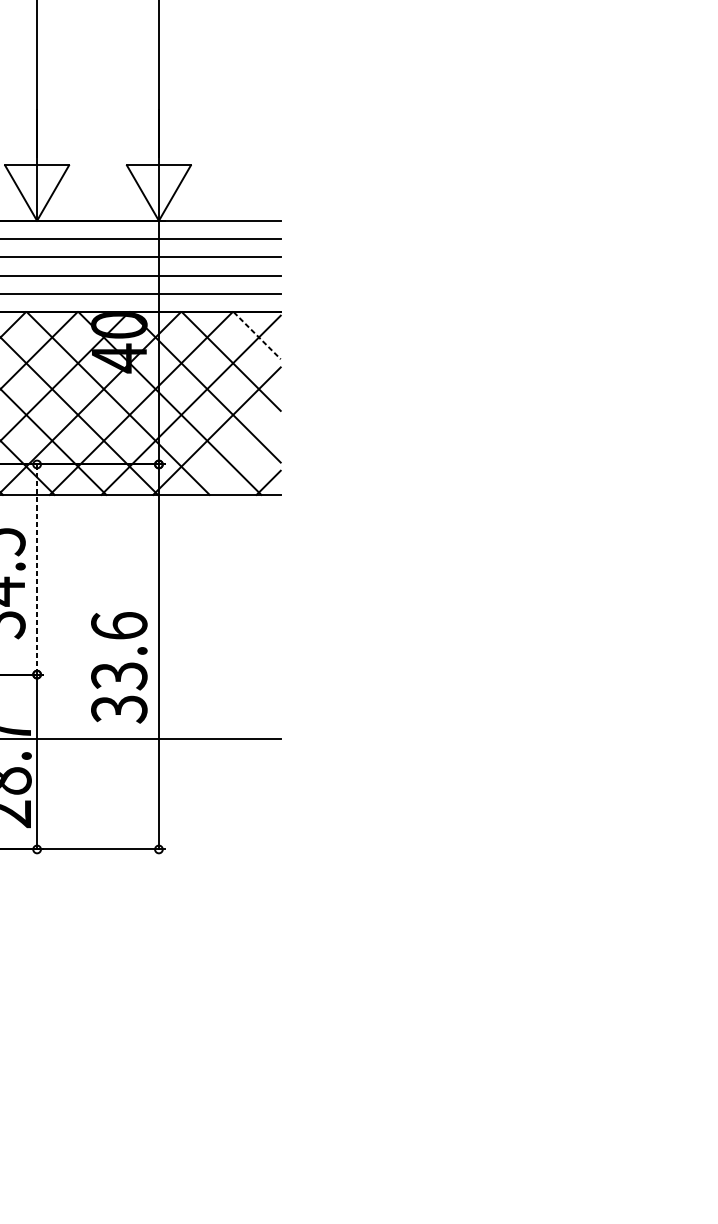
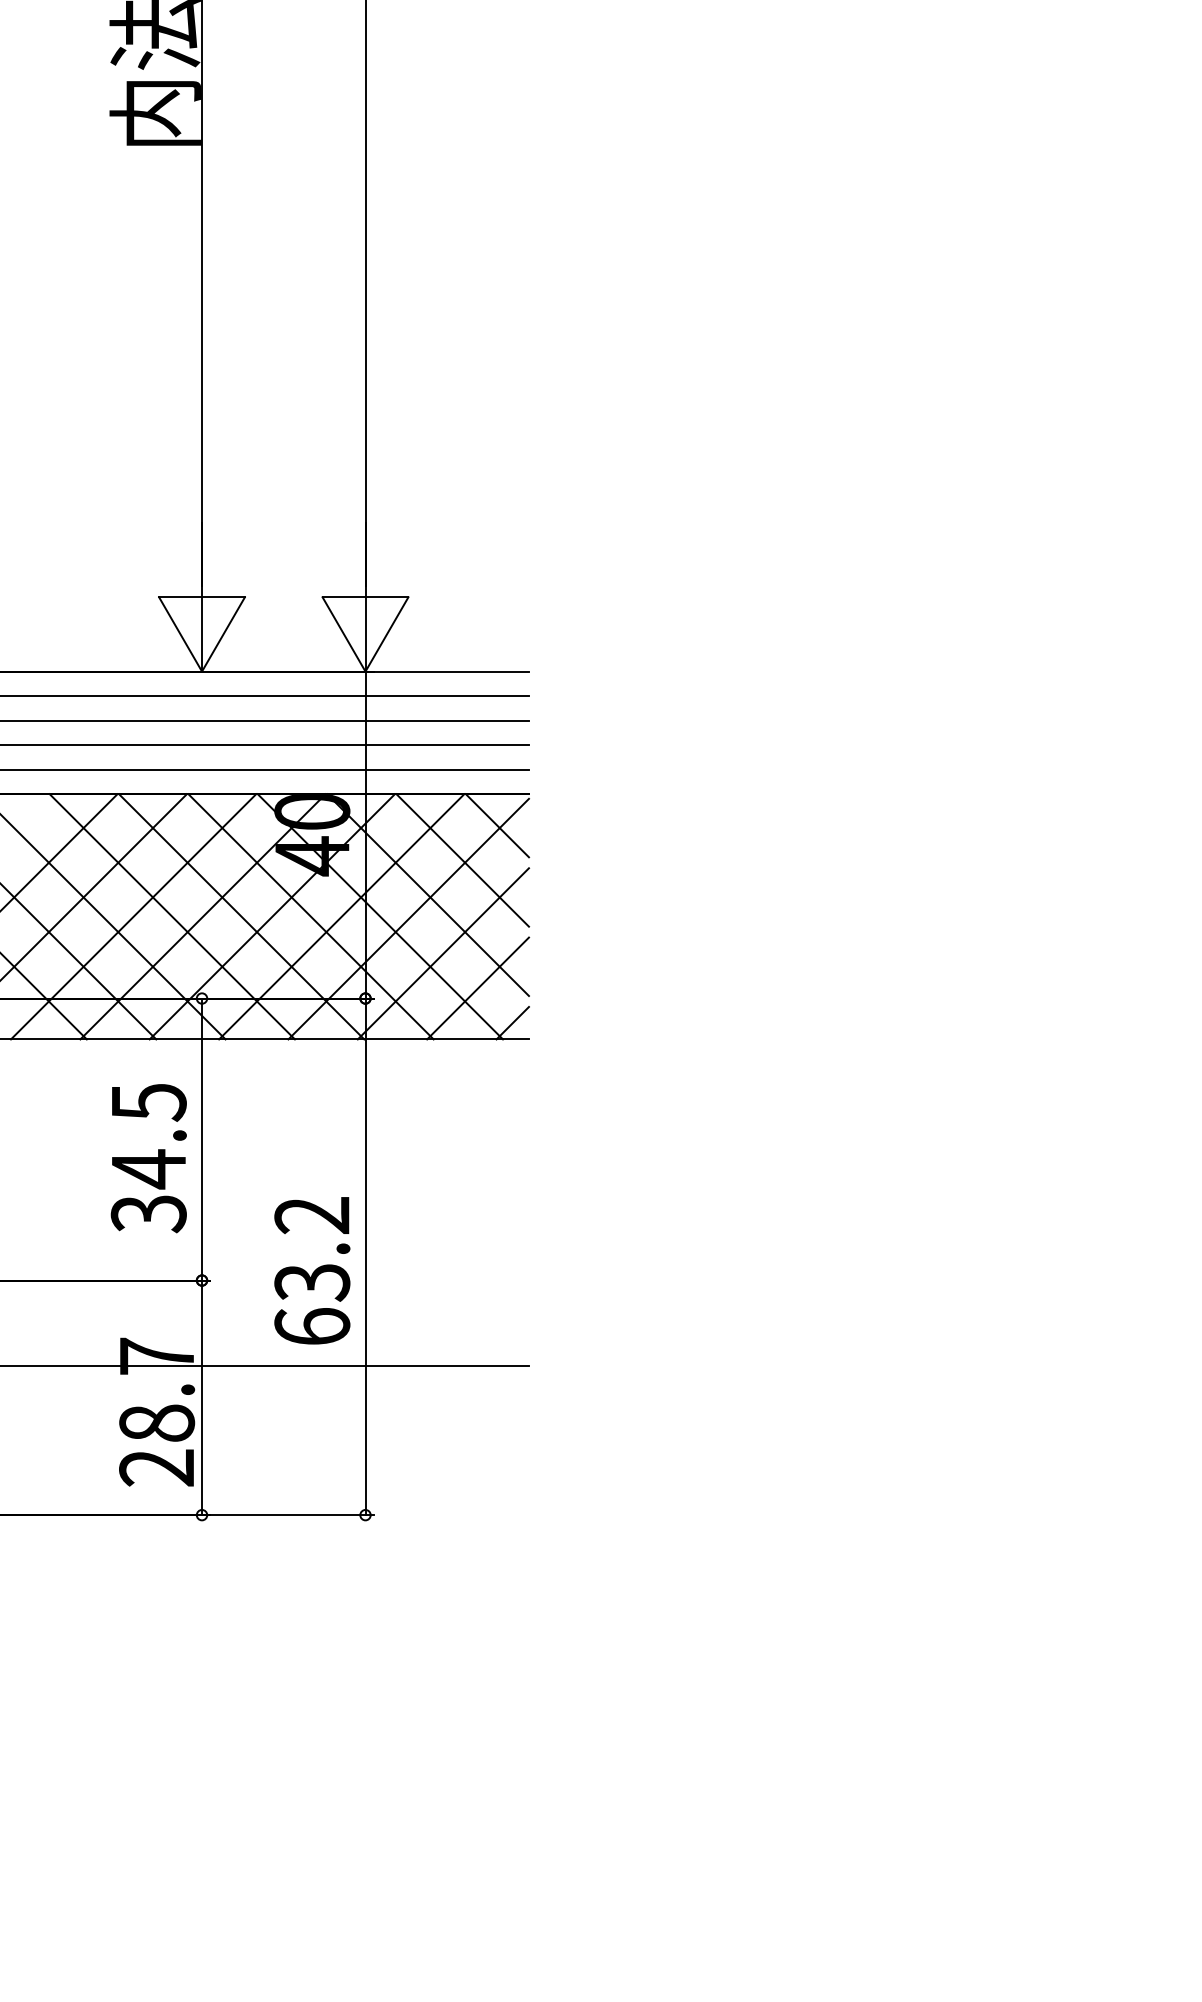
line: (257, 335) -> (497, 825), dashed -> solid
line: (243, 456) -> (478, 988), added
line: (37, 569) -> (202, 1139), dashed -> solid
text: (119, 667) -> (312, 1271), 33.6 -> 63.2

